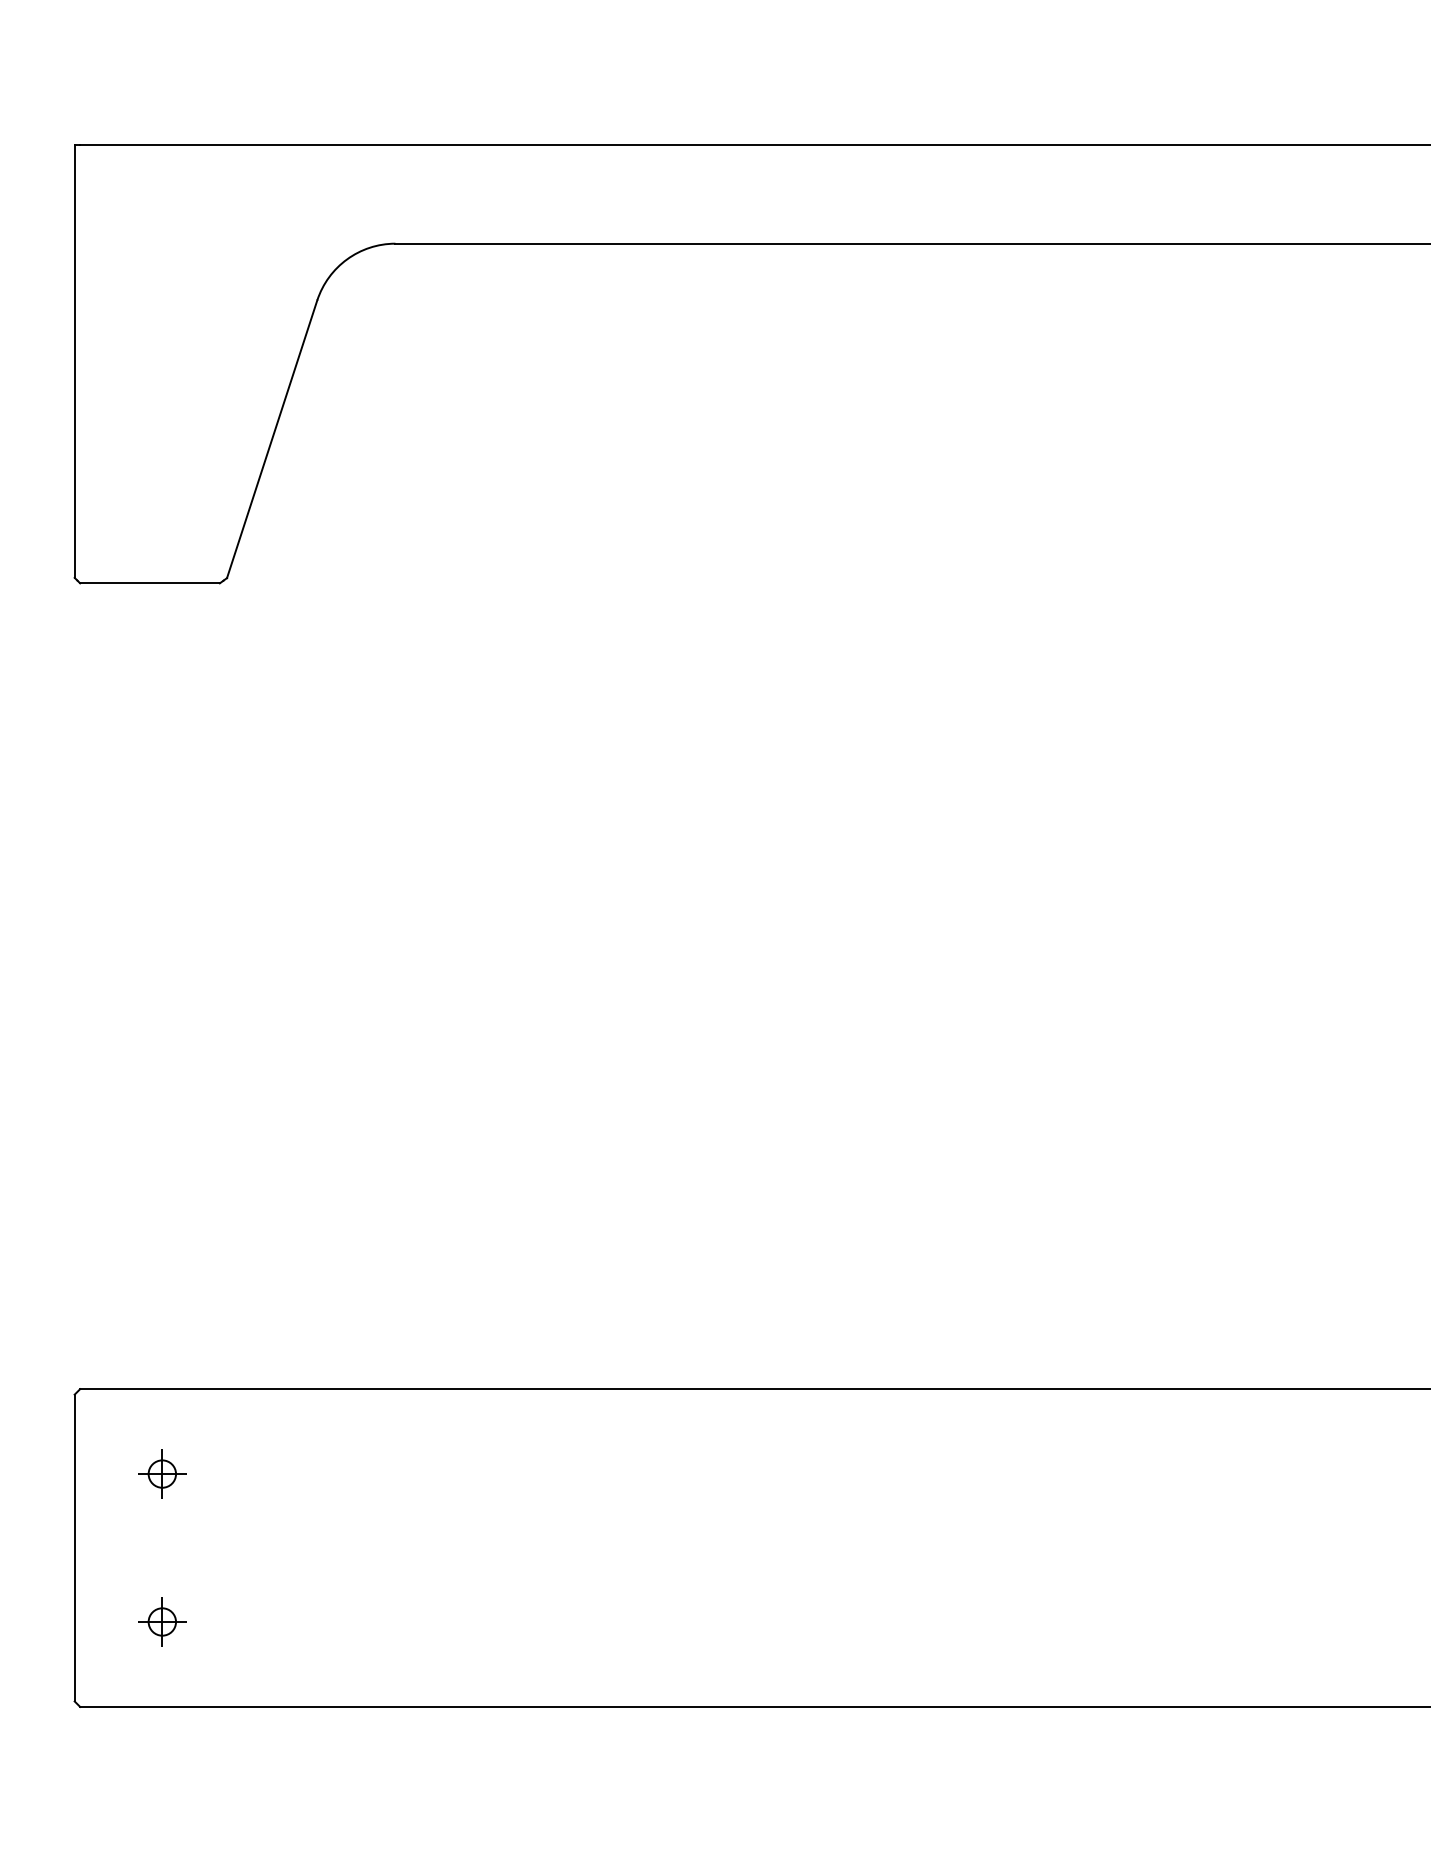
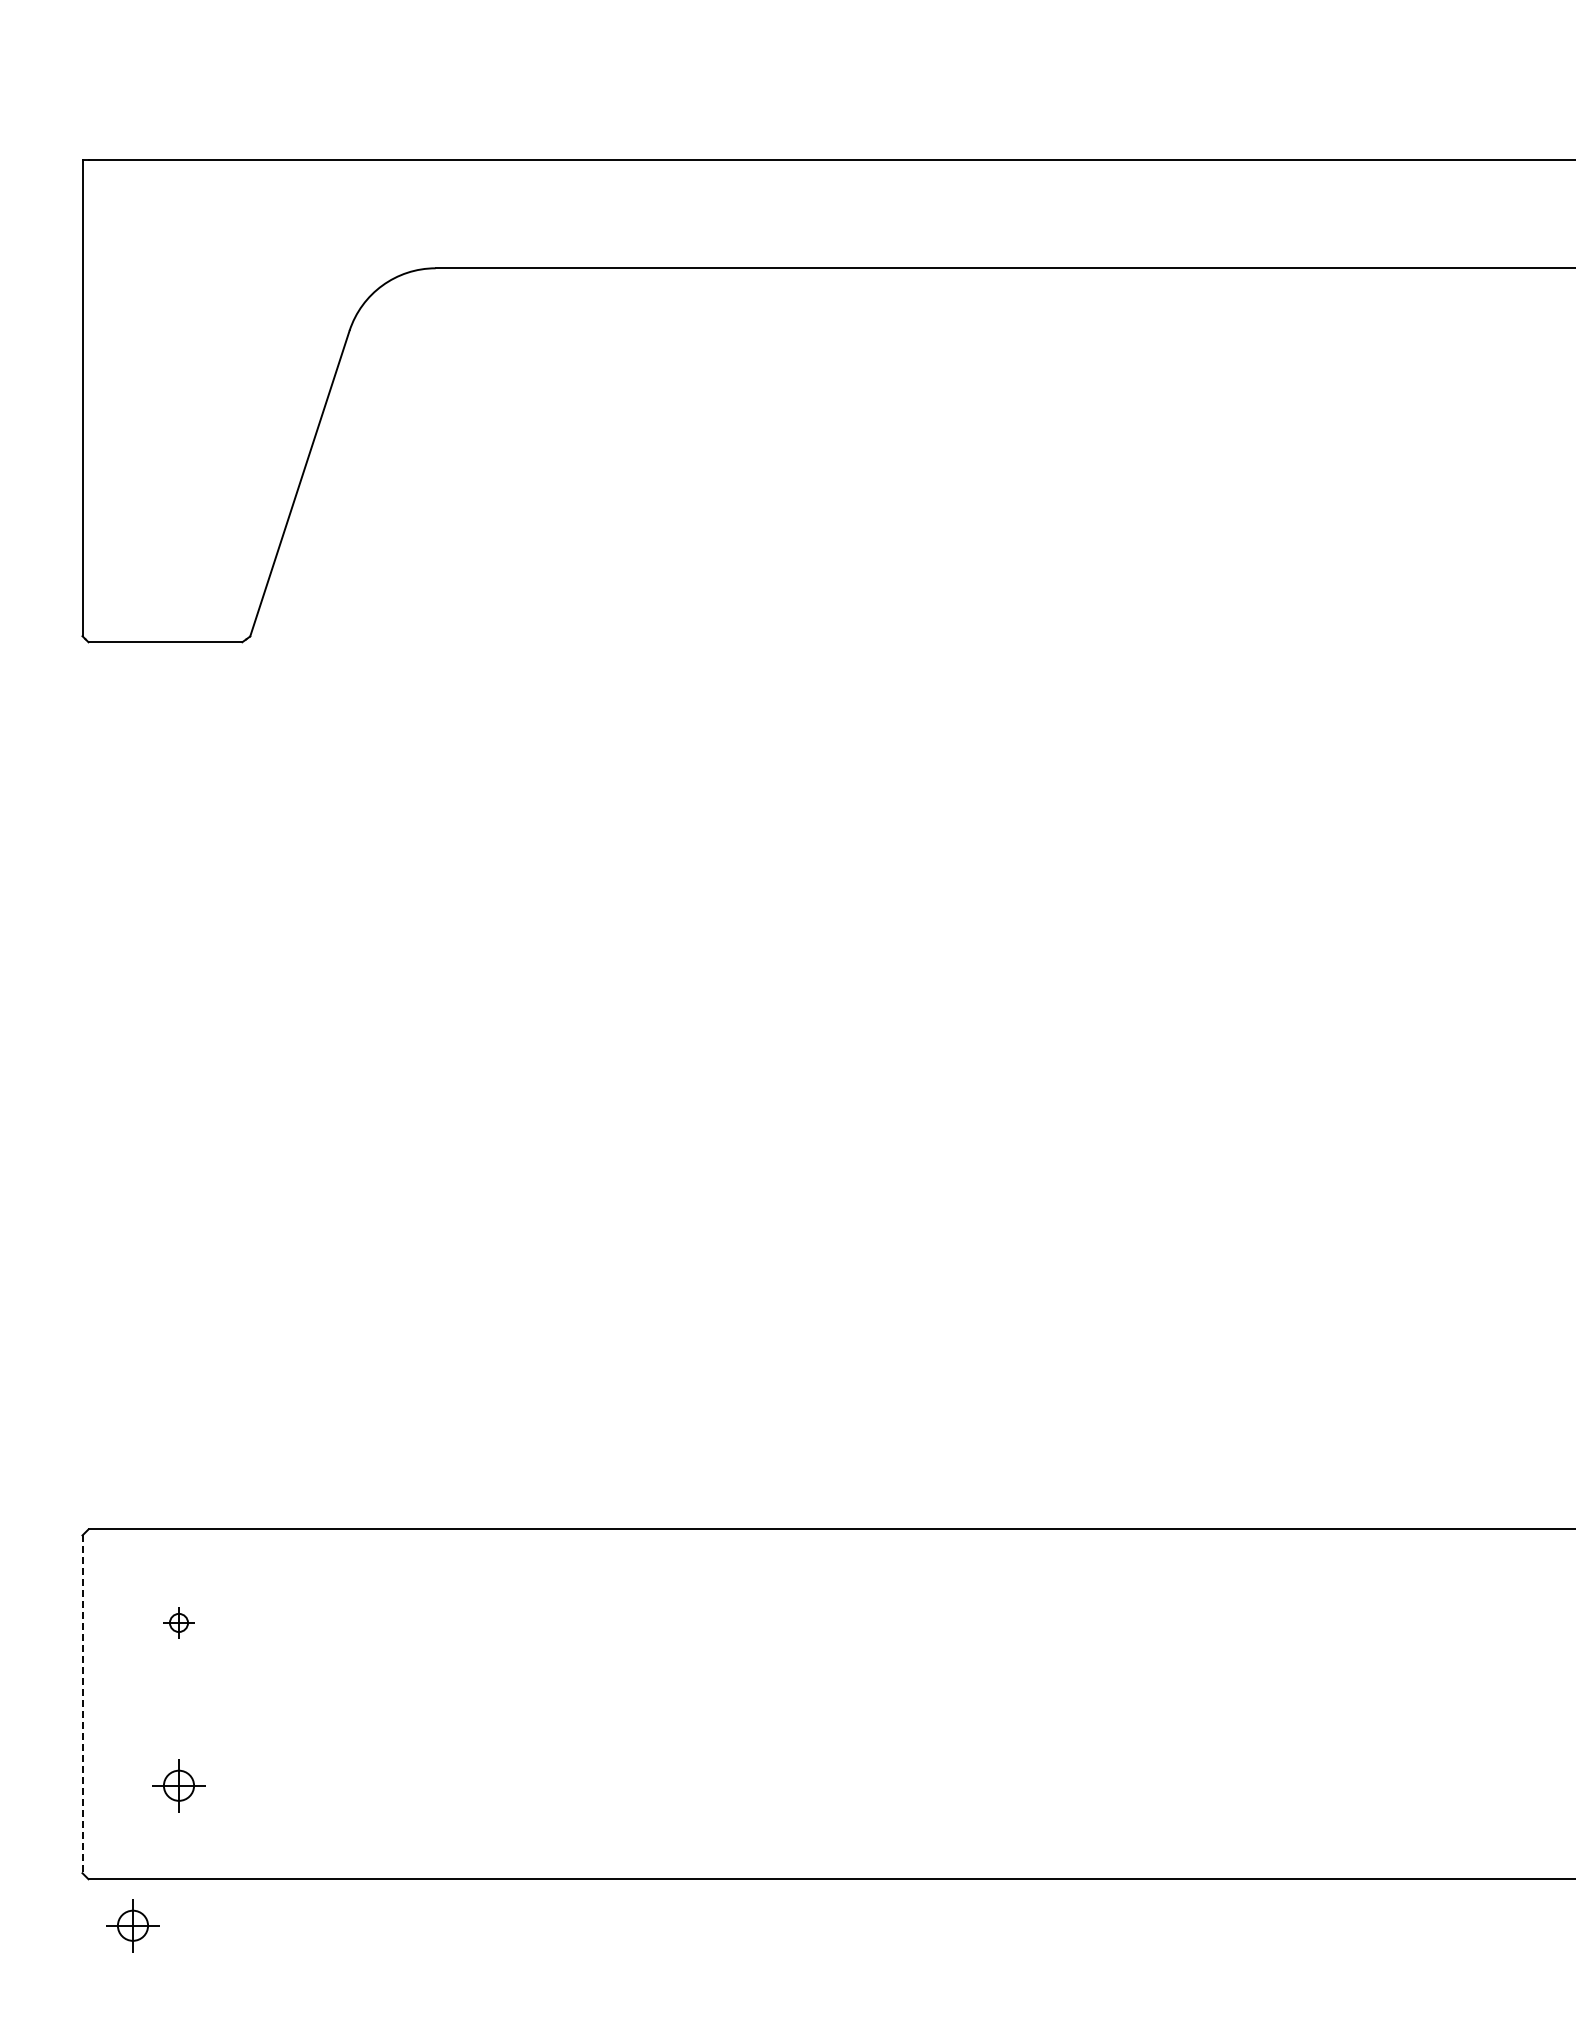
part: (161, 1473) -> (178, 1622), size x0.6
line: (74, 1548) -> (82, 1704), solid -> dashed
part: (120, 1748) -> (132, 1925), added

